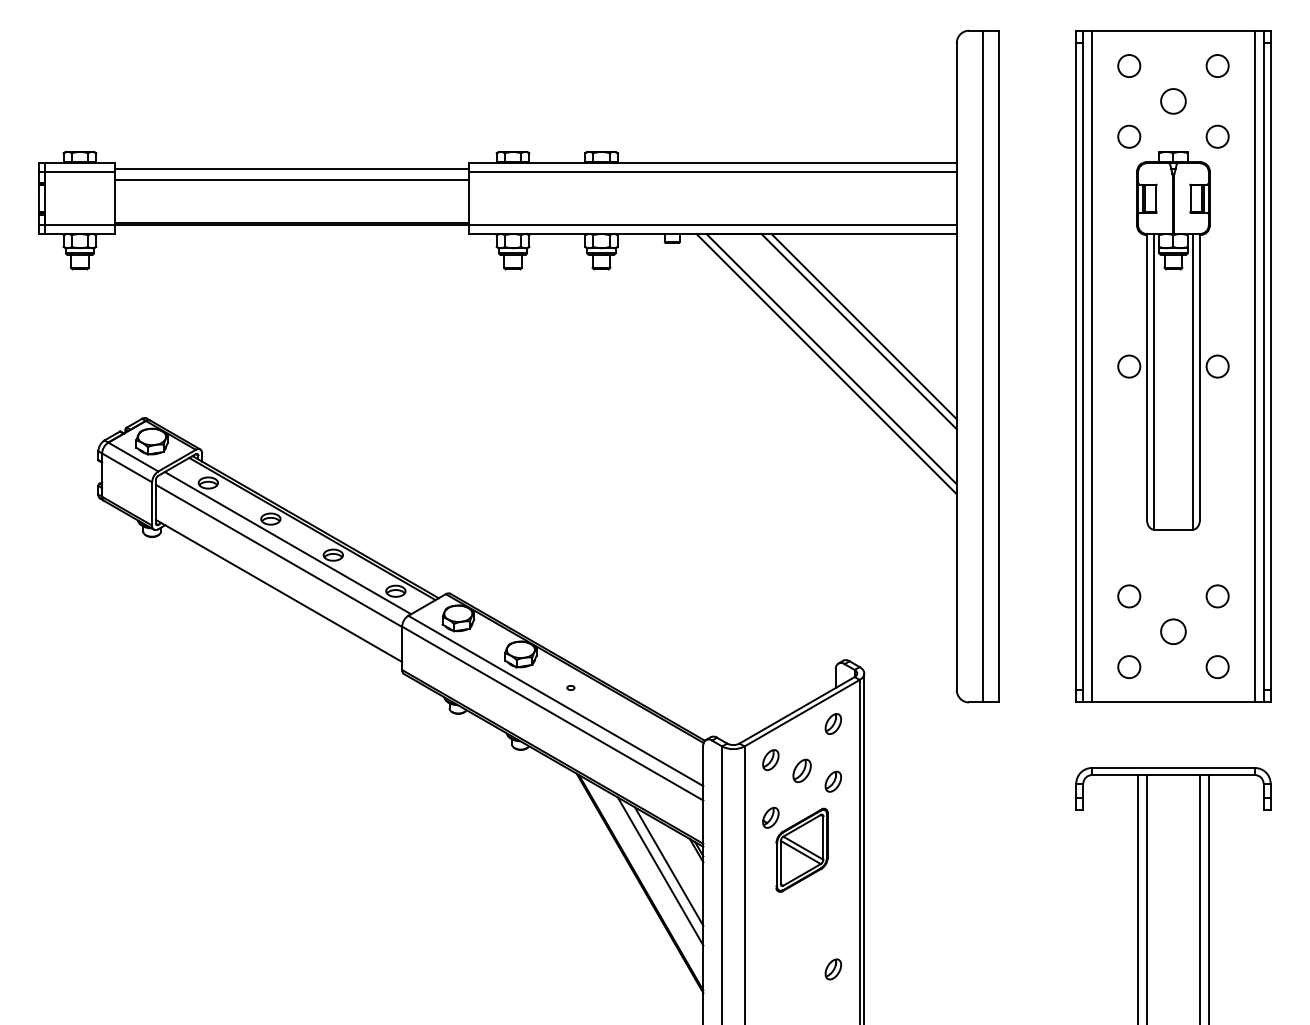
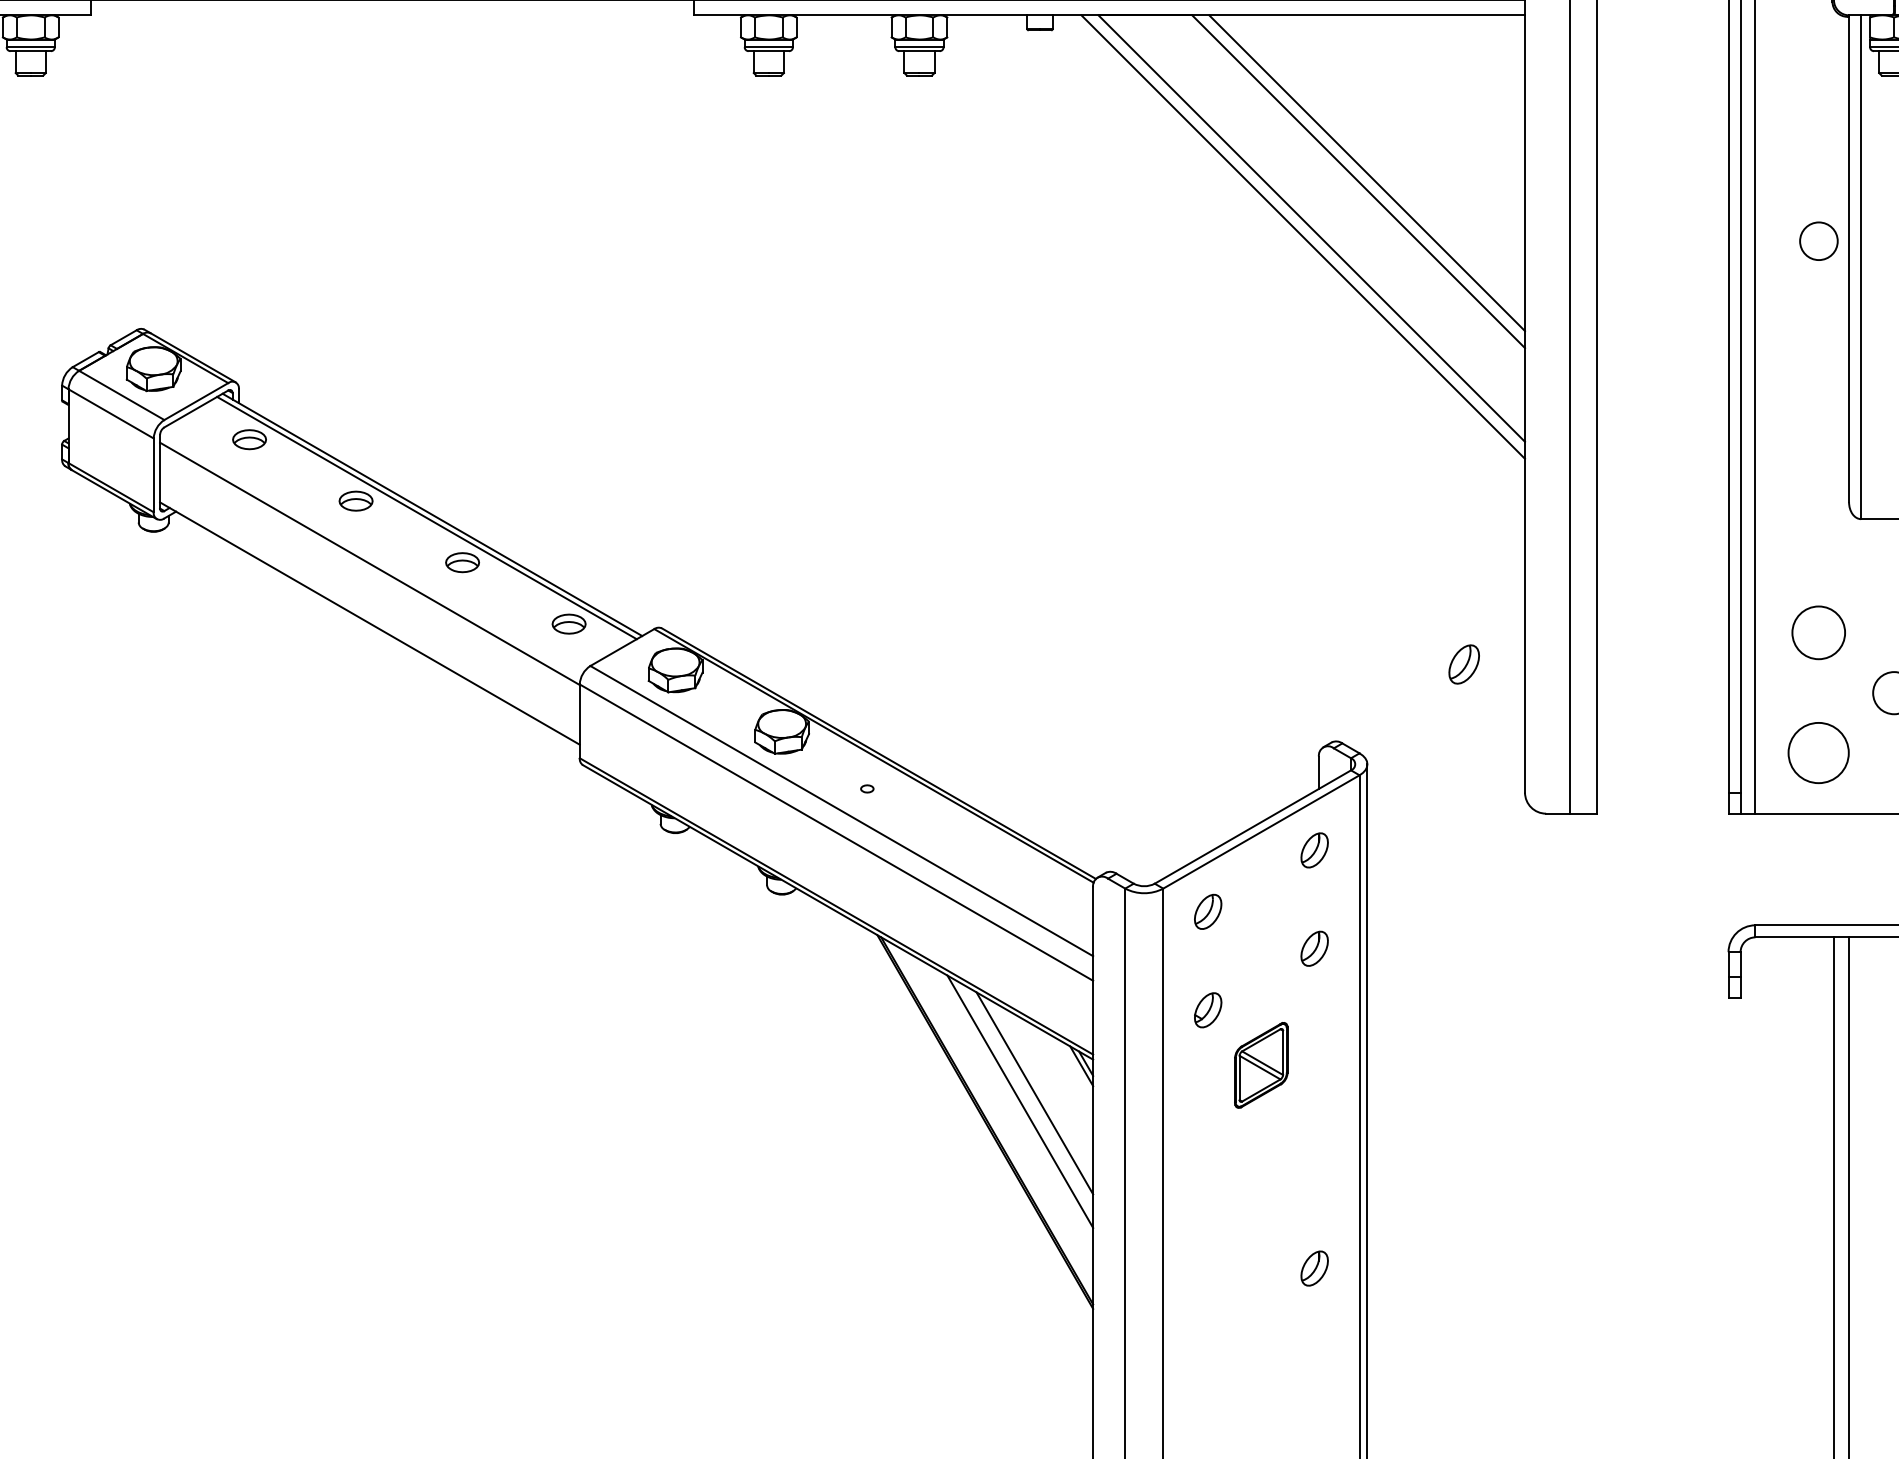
line: (287, 543) -> (384, 542), removed
circle: (1129, 596) -> (1819, 633), size x1.4
circle: (1129, 667) -> (1819, 754), size x1.6
part: (801, 770) -> (1463, 663), moved
part: (801, 849) -> (1260, 1064), size x0.6

